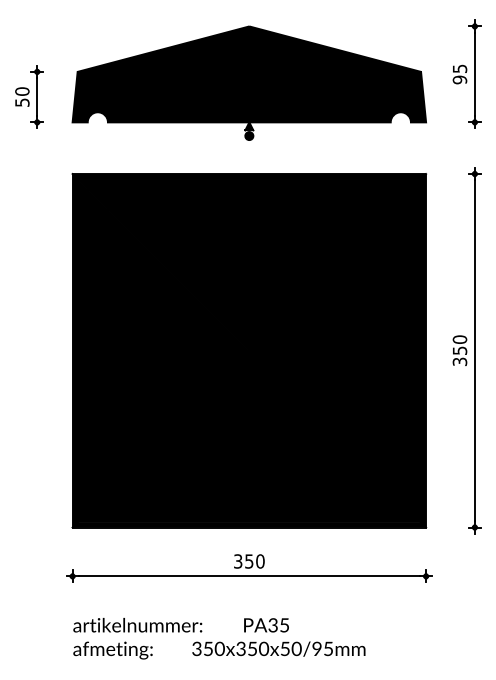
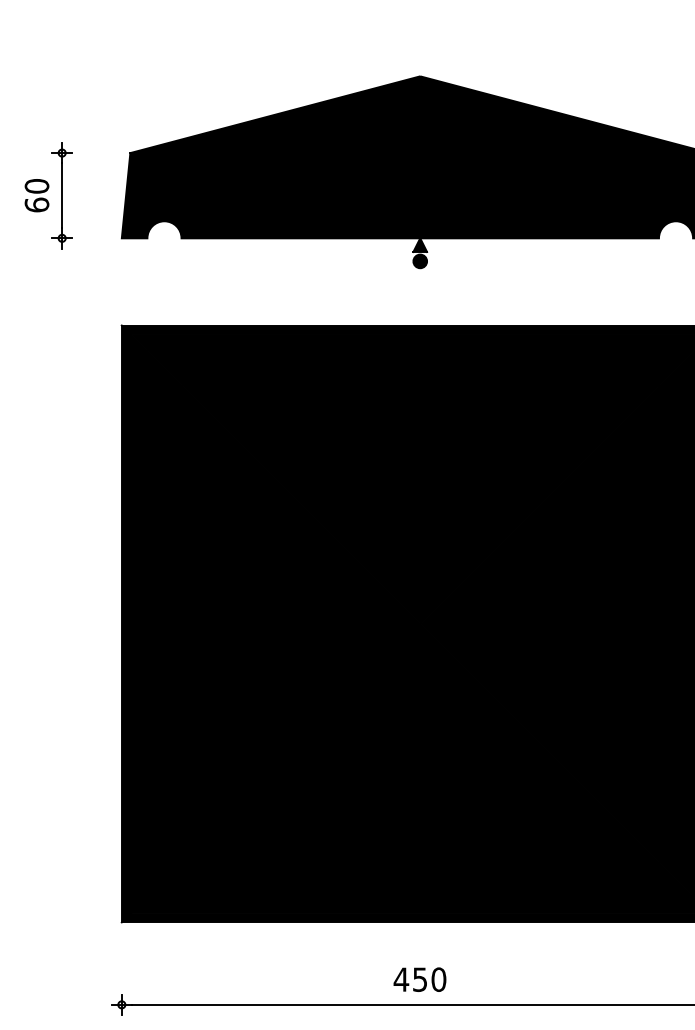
text: (22, 102) -> (37, 204), 50 -> 60
text: (237, 561) -> (400, 979), 350 -> 450

